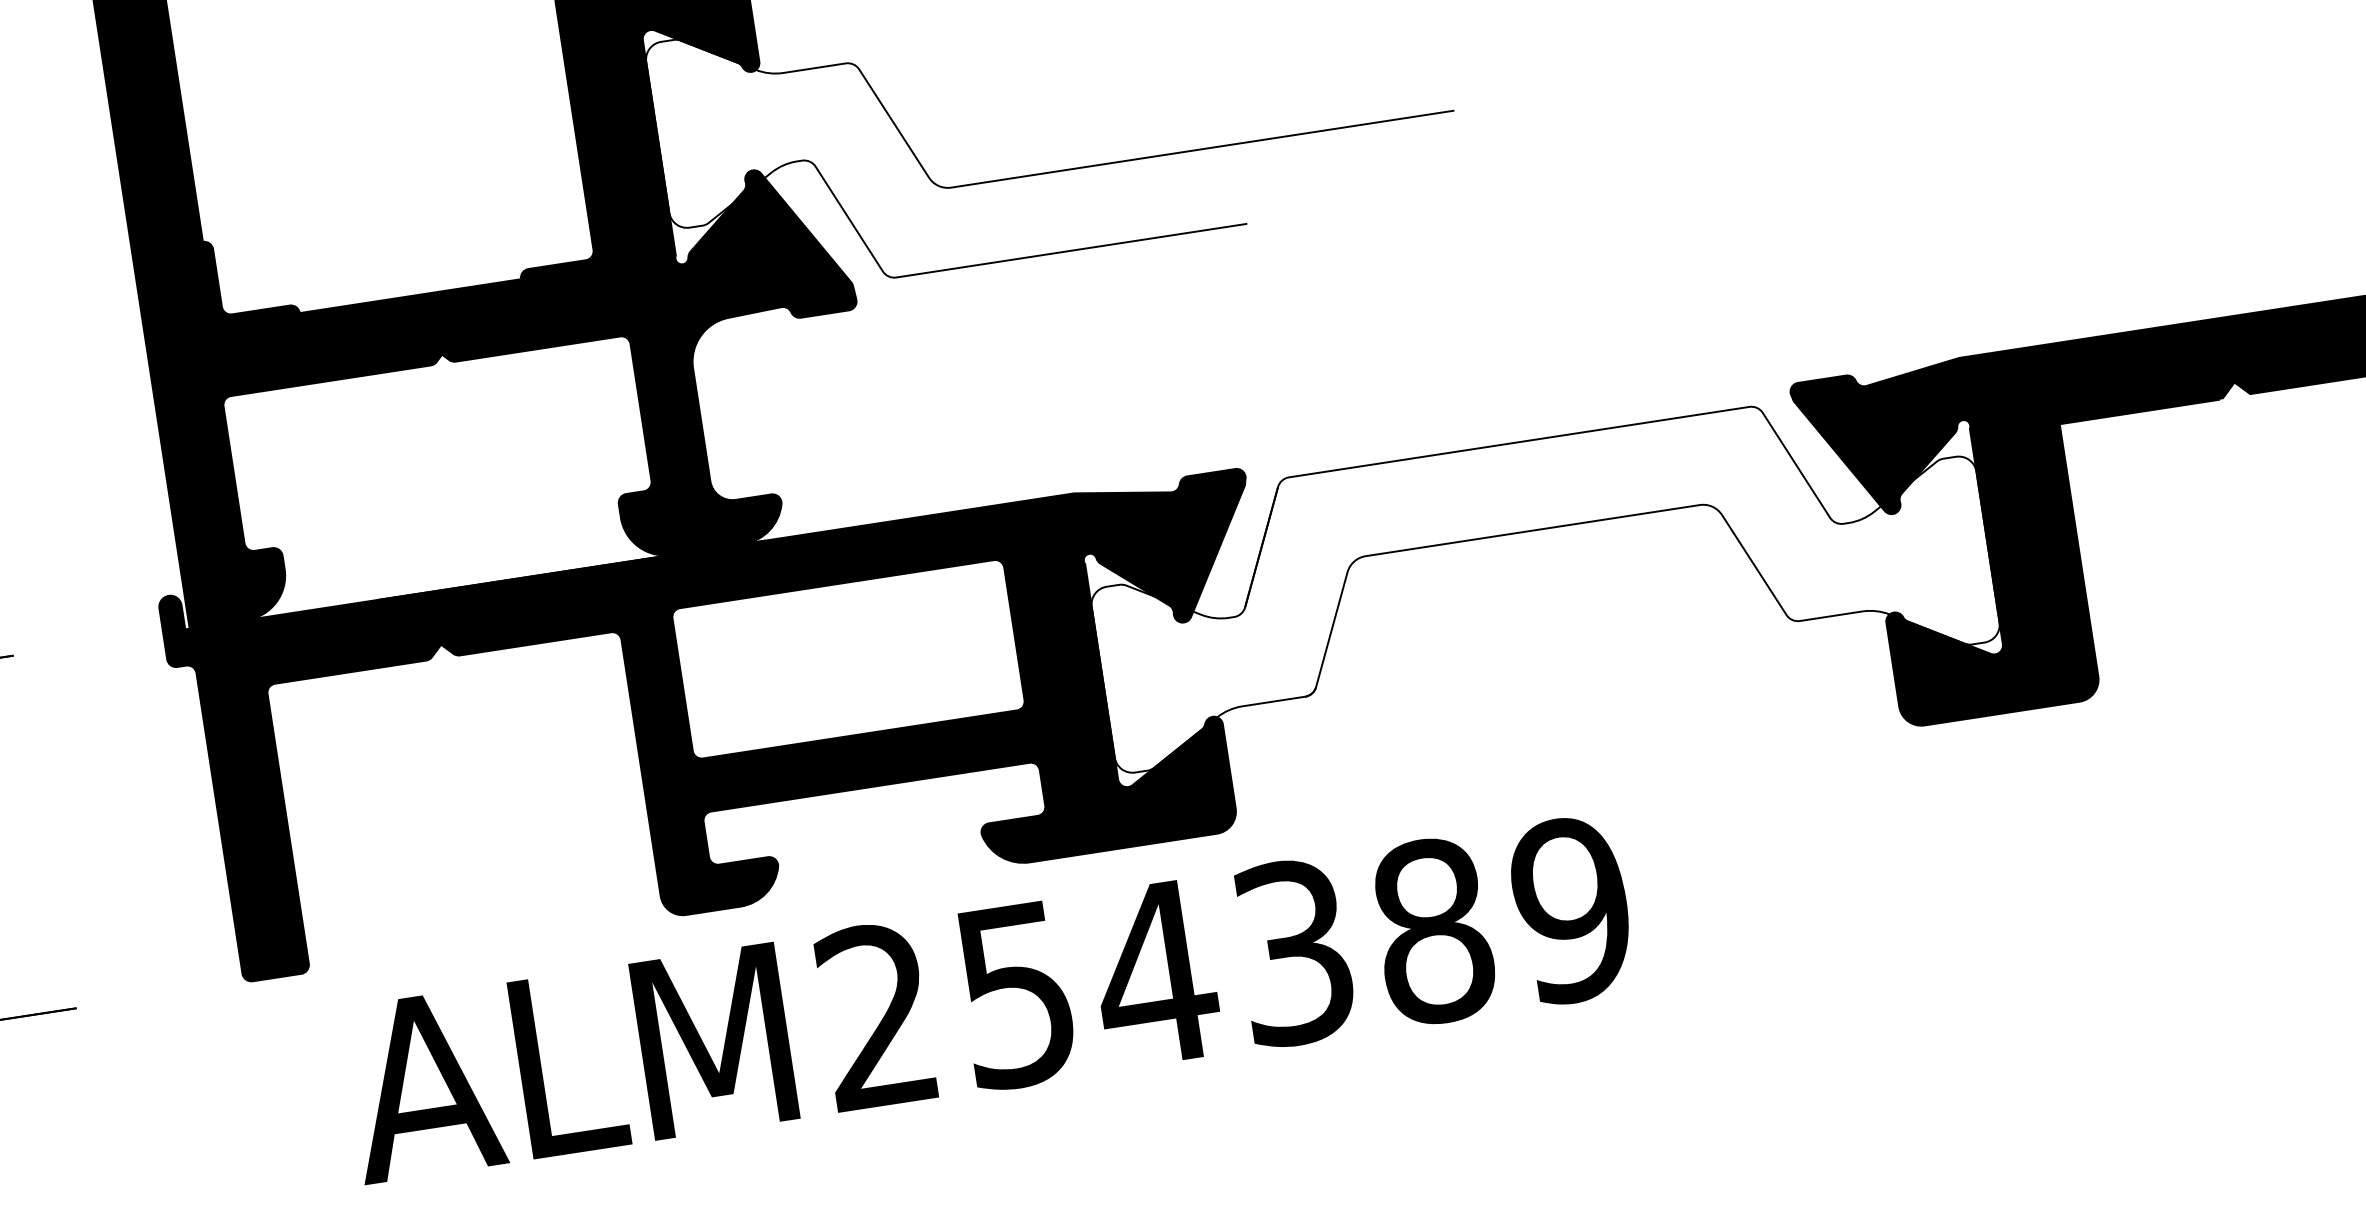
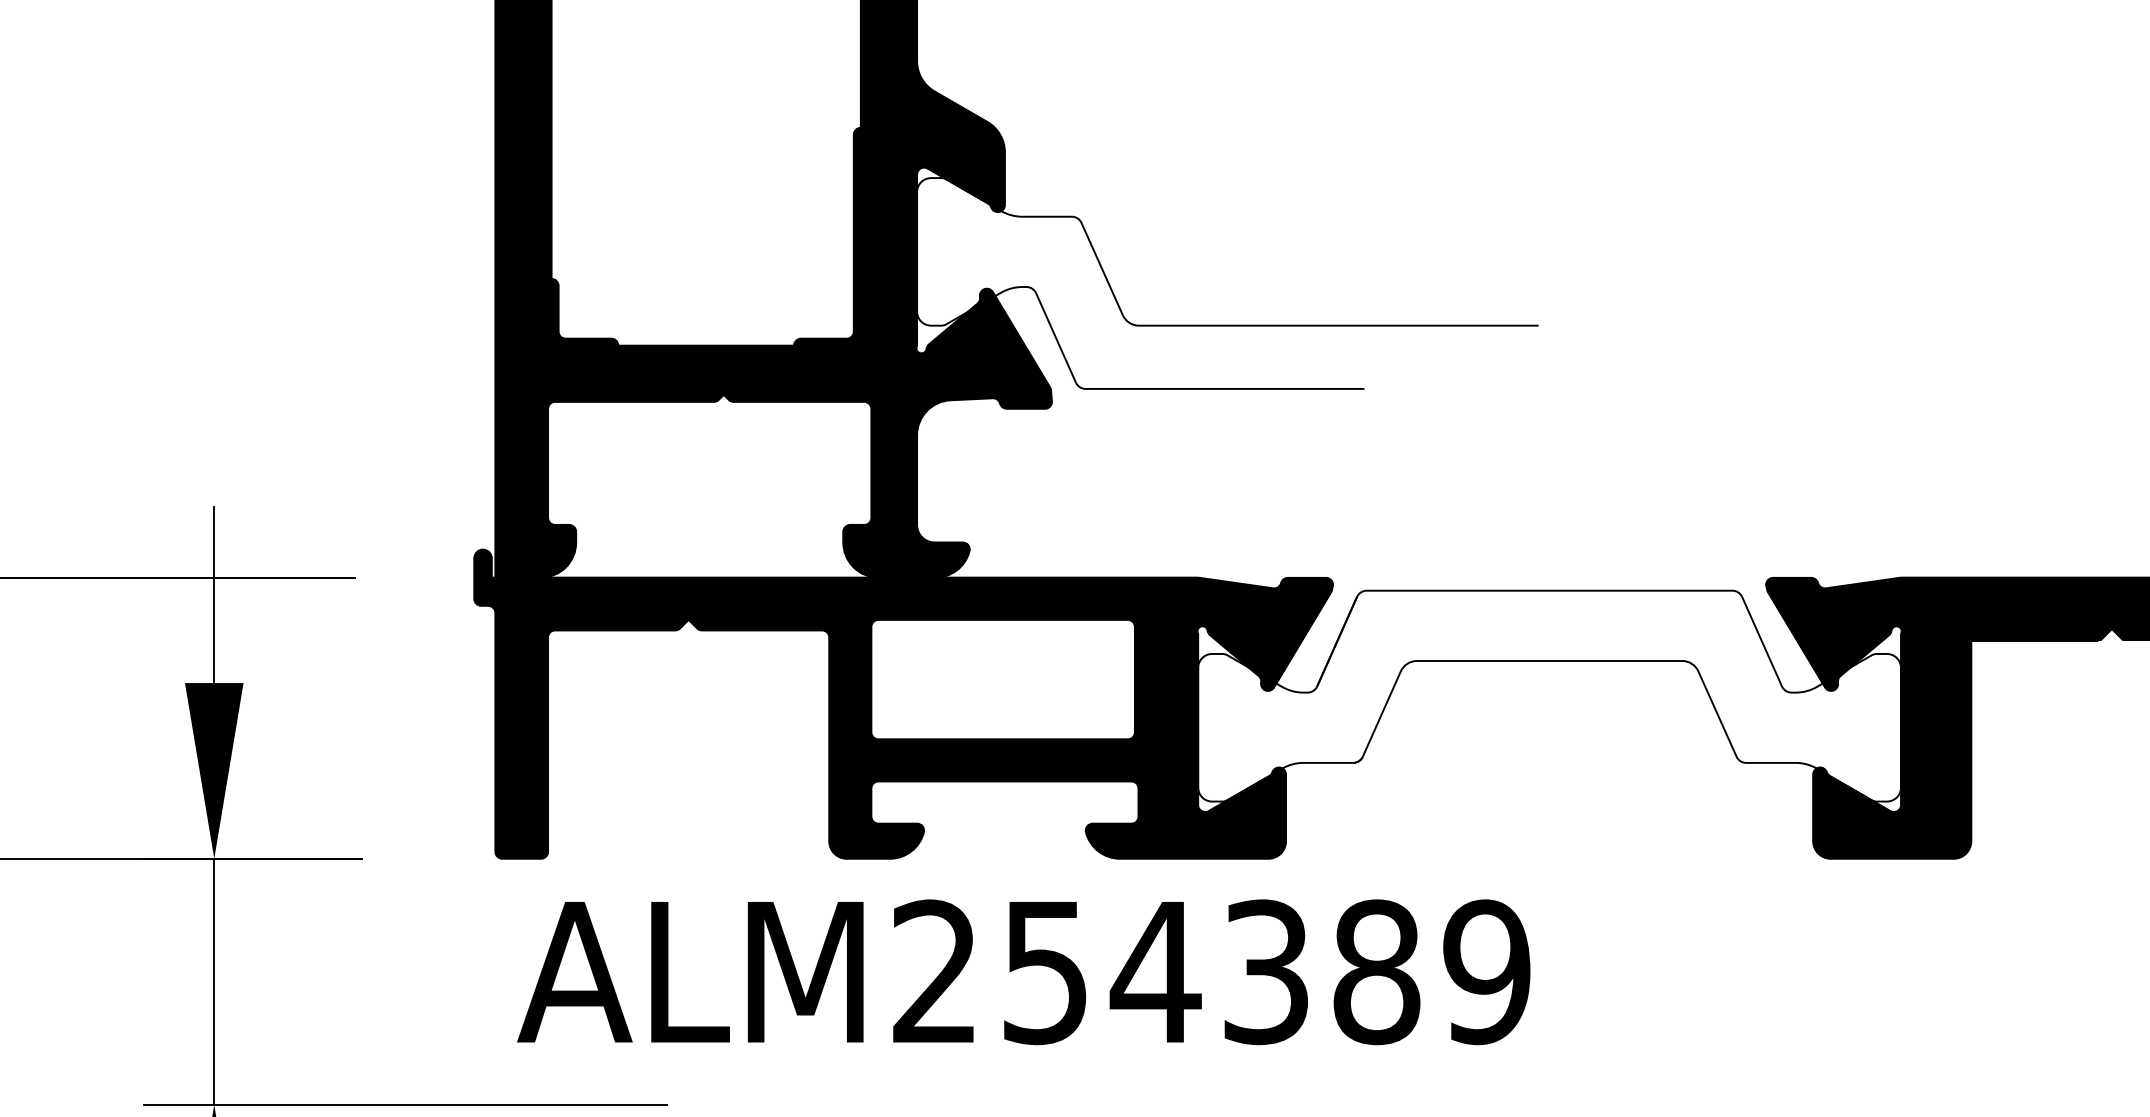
text: (988, 999) -> (1023, 972), moved

